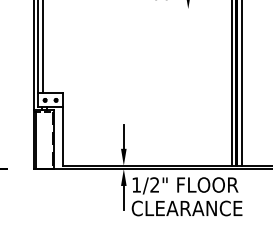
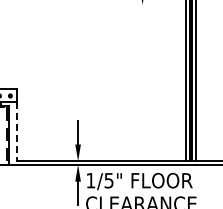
line: (62, 136) -> (16, 132), solid -> dashed
text: (154, 184) -> (108, 180), 1/2" -> 1/5"

